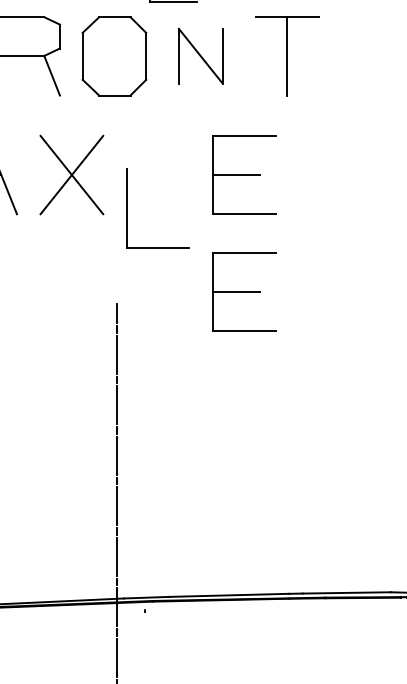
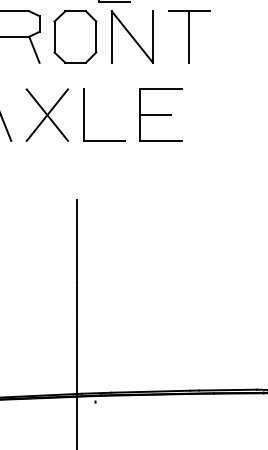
part: (199, 55) -> (131, 36), size x1.43
part: (128, 207) -> (84, 114), moved
part: (243, 291) -> (160, 191), removed

